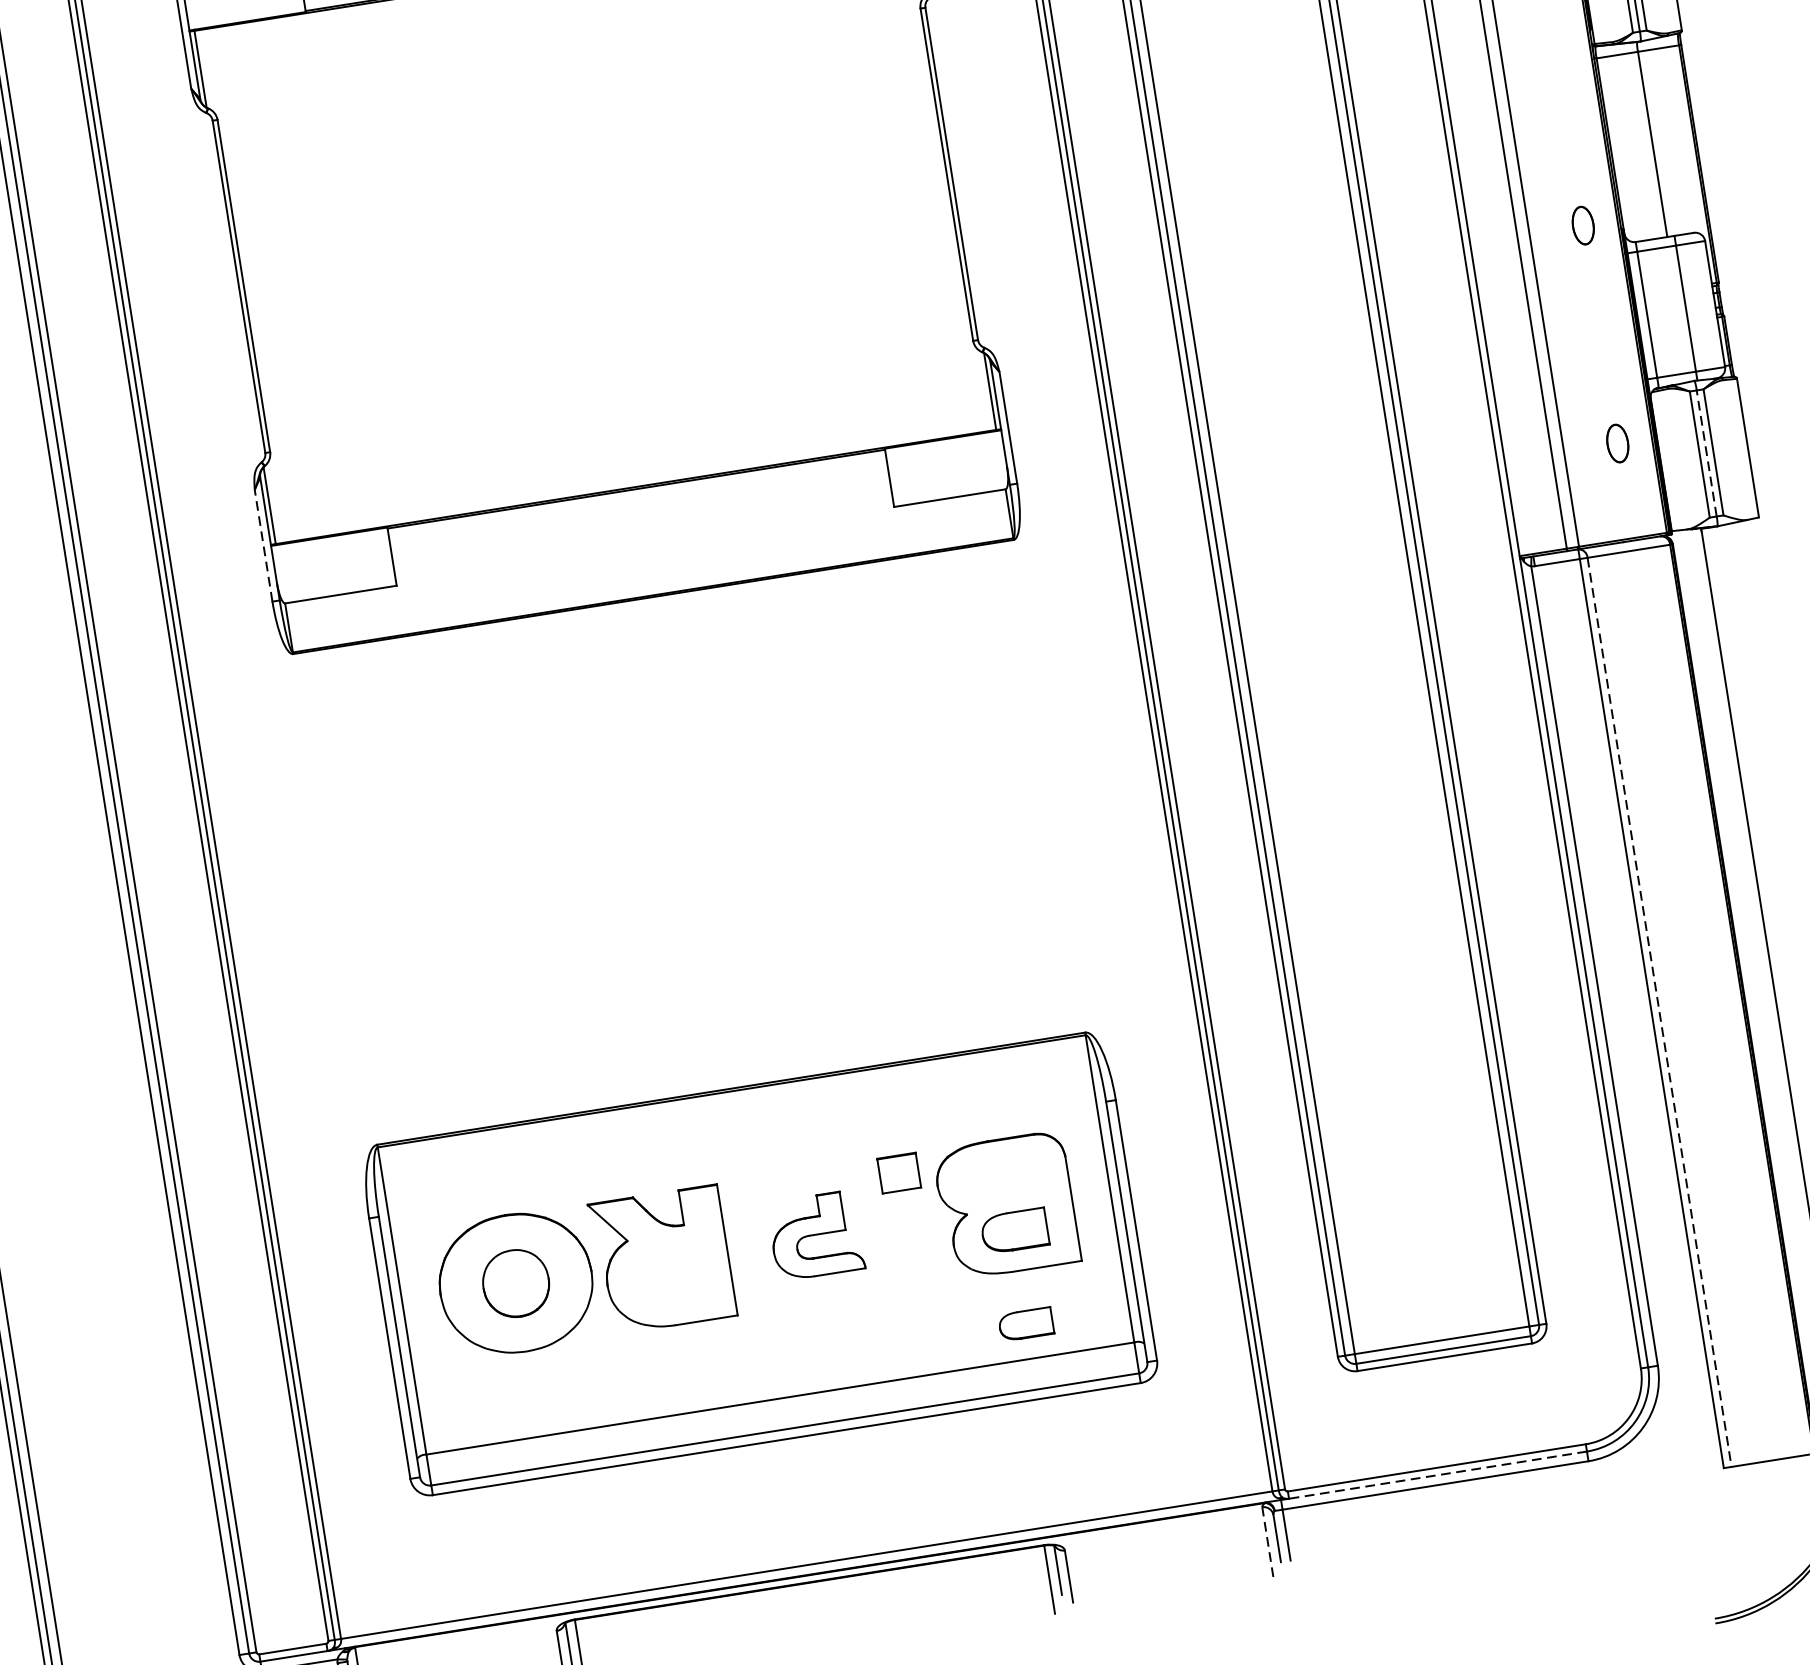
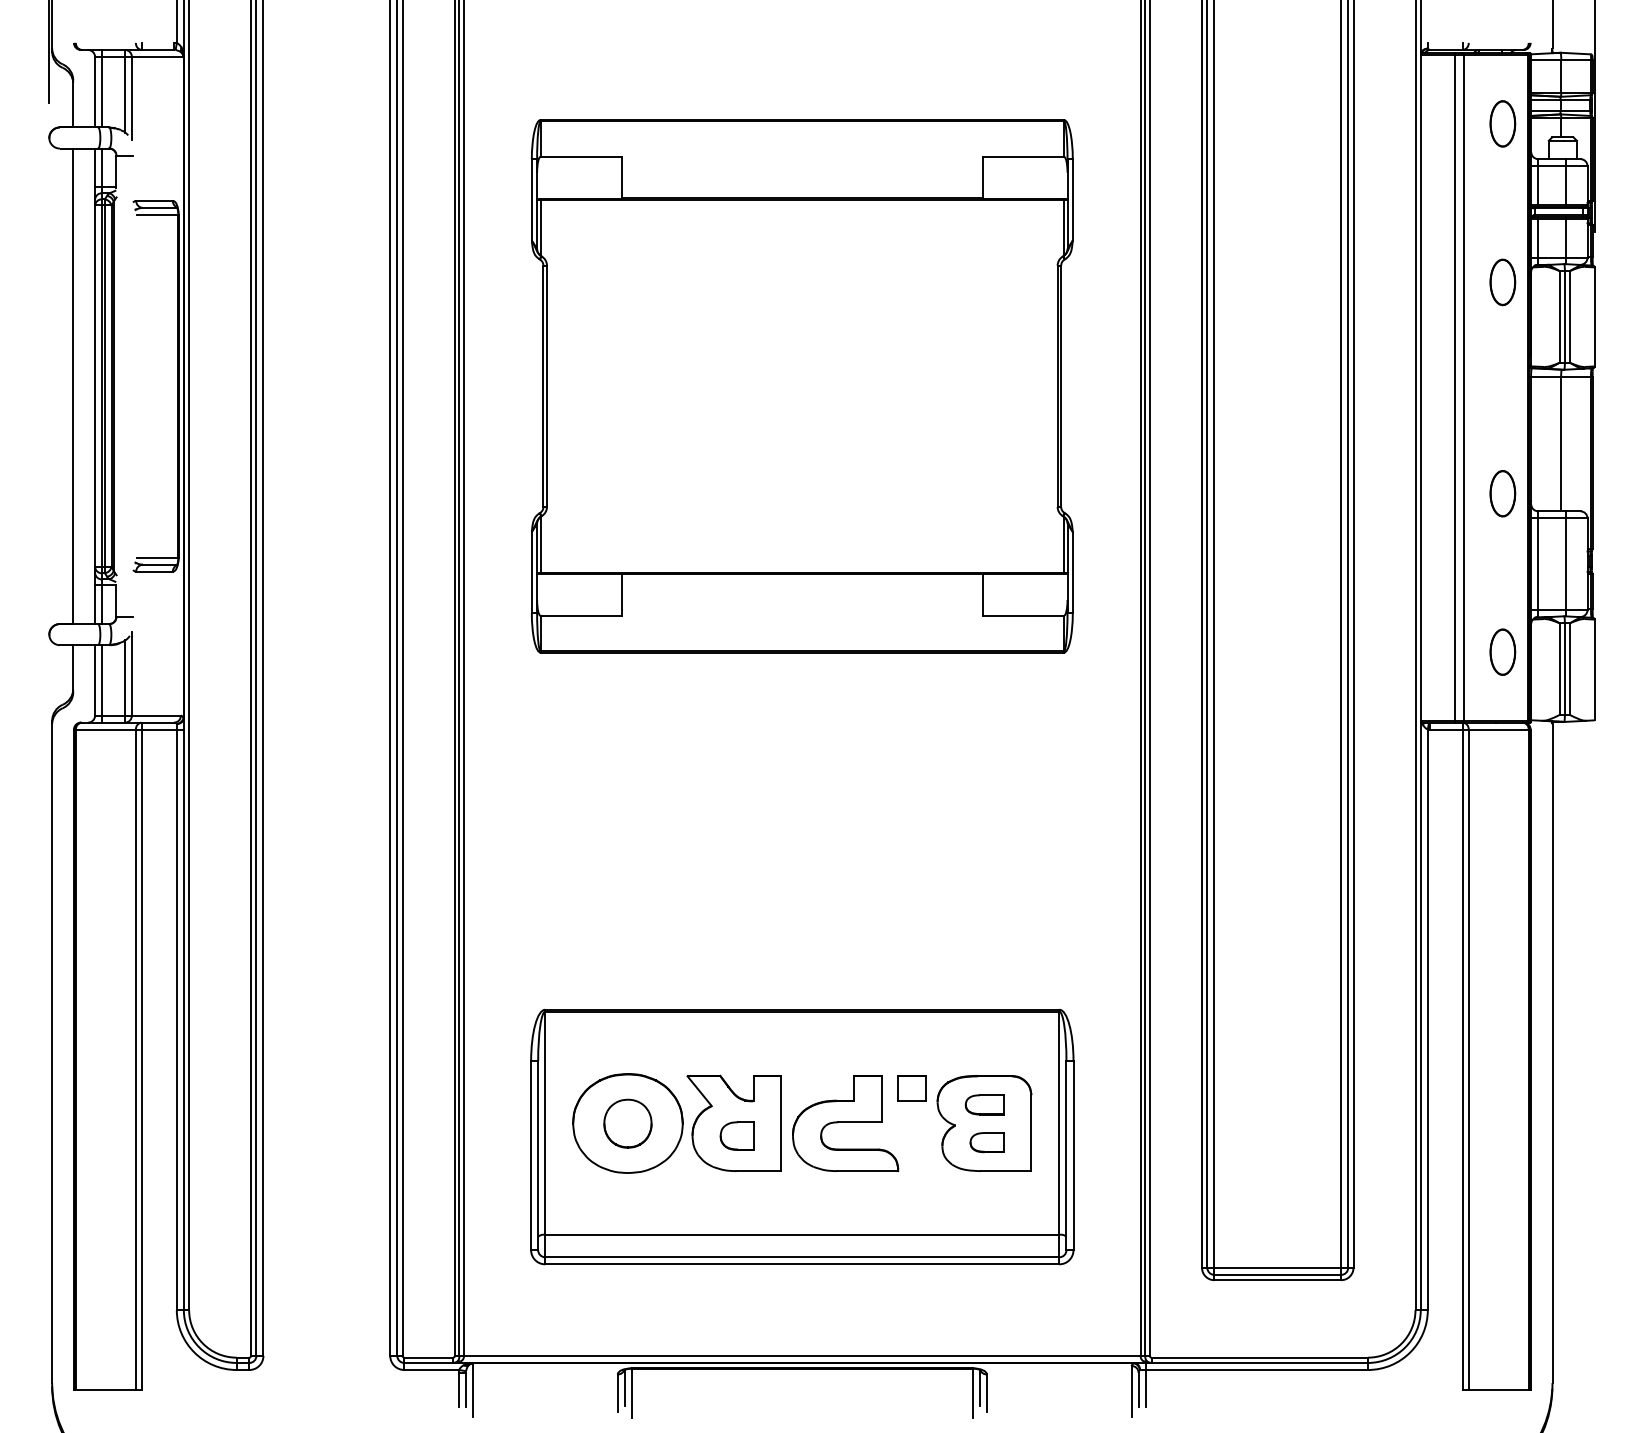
part: (1582, 225) -> (1502, 493), size x1.67
part: (1617, 442) -> (1502, 651), size x1.67
line: (1706, 454) -> (1564, 669), dashed -> solid
line: (263, 545) -> (531, 572), dashed -> solid
line: (1659, 1013) -> (1468, 1060), dashed -> solid
part: (1013, 1231) -> (986, 1142), size x0.71
part: (815, 1235) -> (845, 1123), size x1.67
part: (668, 1276) -> (736, 1135), added
part: (1025, 1323) -> (984, 1104), moved
line: (1437, 1474) -> (1259, 1362), dashed -> solid
line: (1267, 1541) -> (1131, 1390), dashed -> solid

